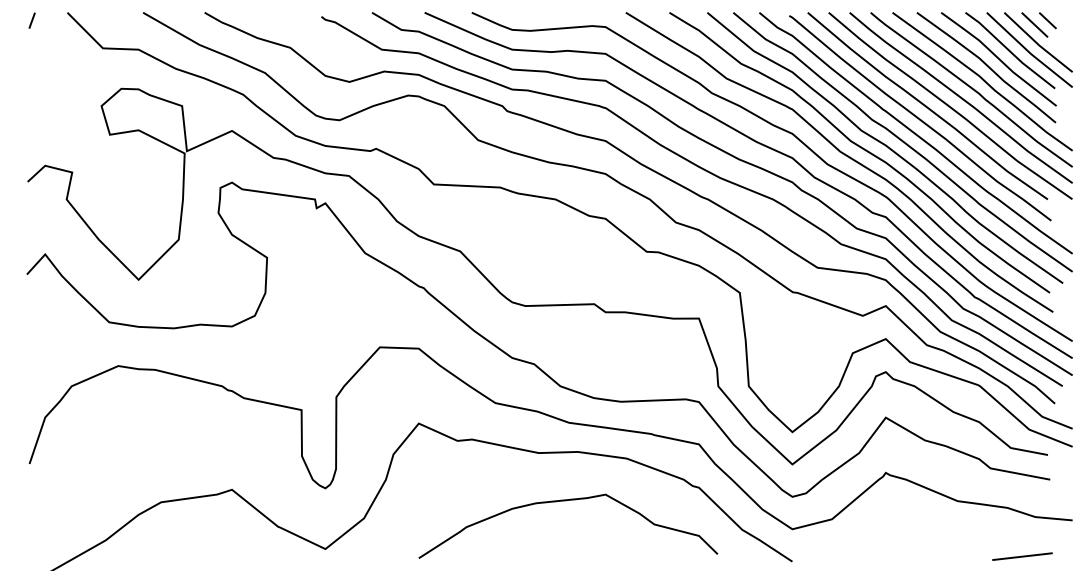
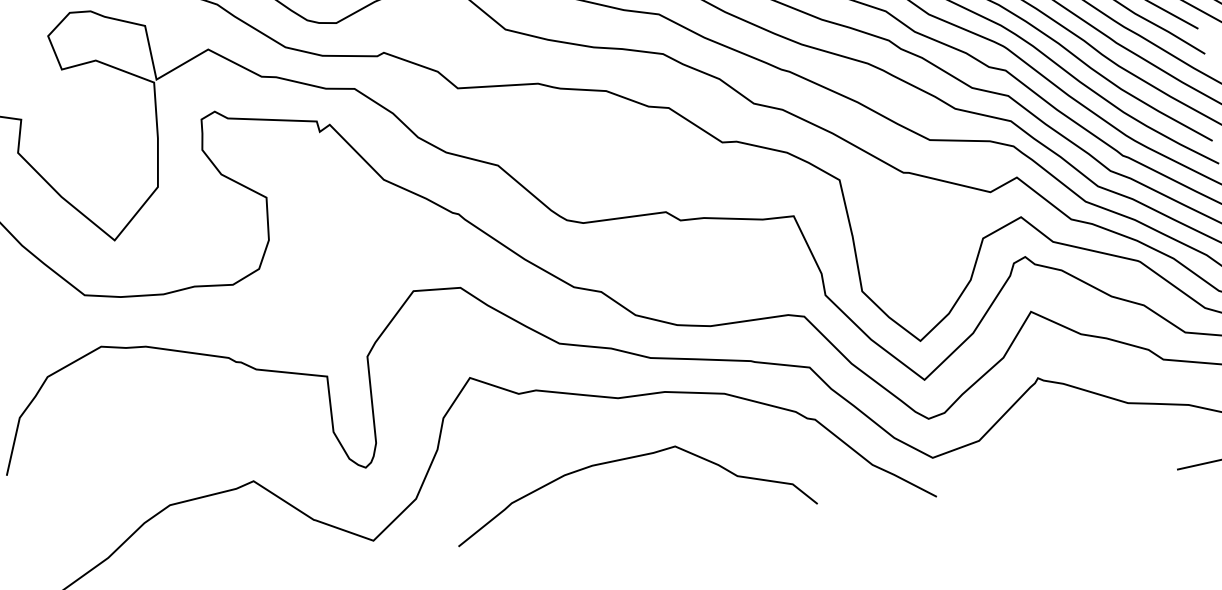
curve: (566, 501) -> (628, 459), moved

